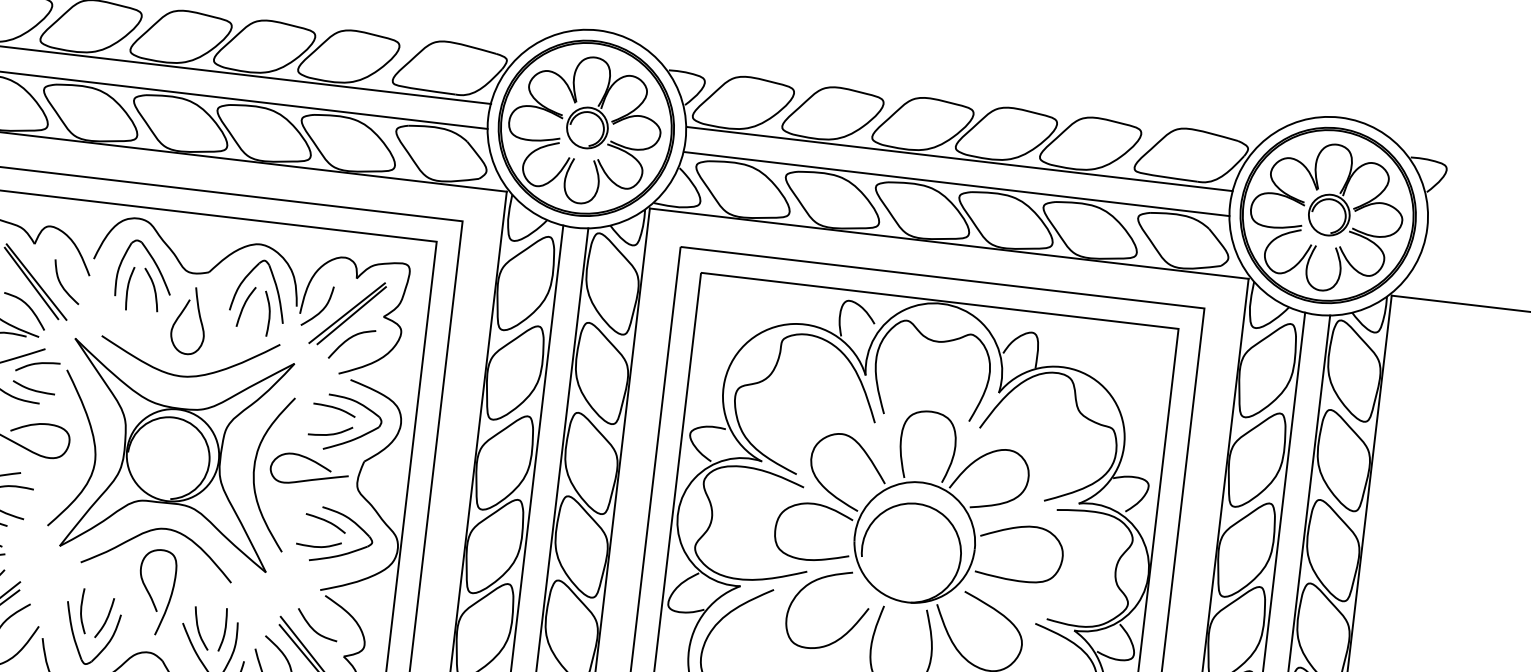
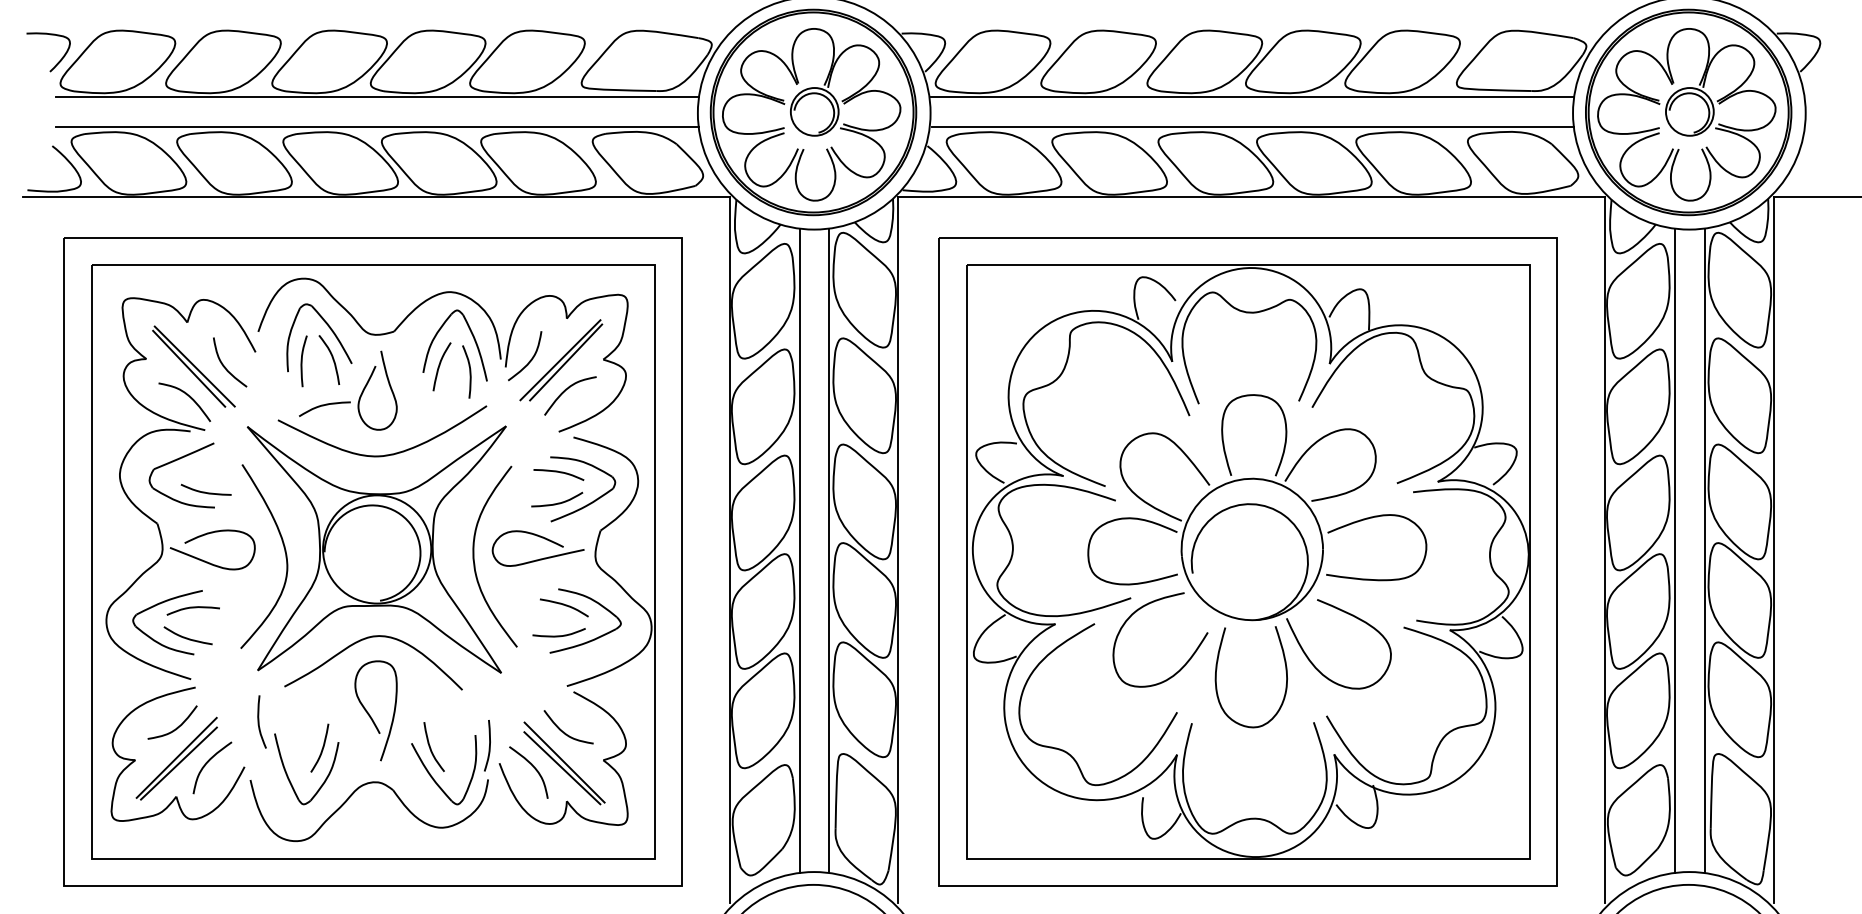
curve: (36, 364) -> (323, 406), moved
curve: (81, 610) -> (259, 721), moved
curve: (224, 629) -> (489, 745), moved

